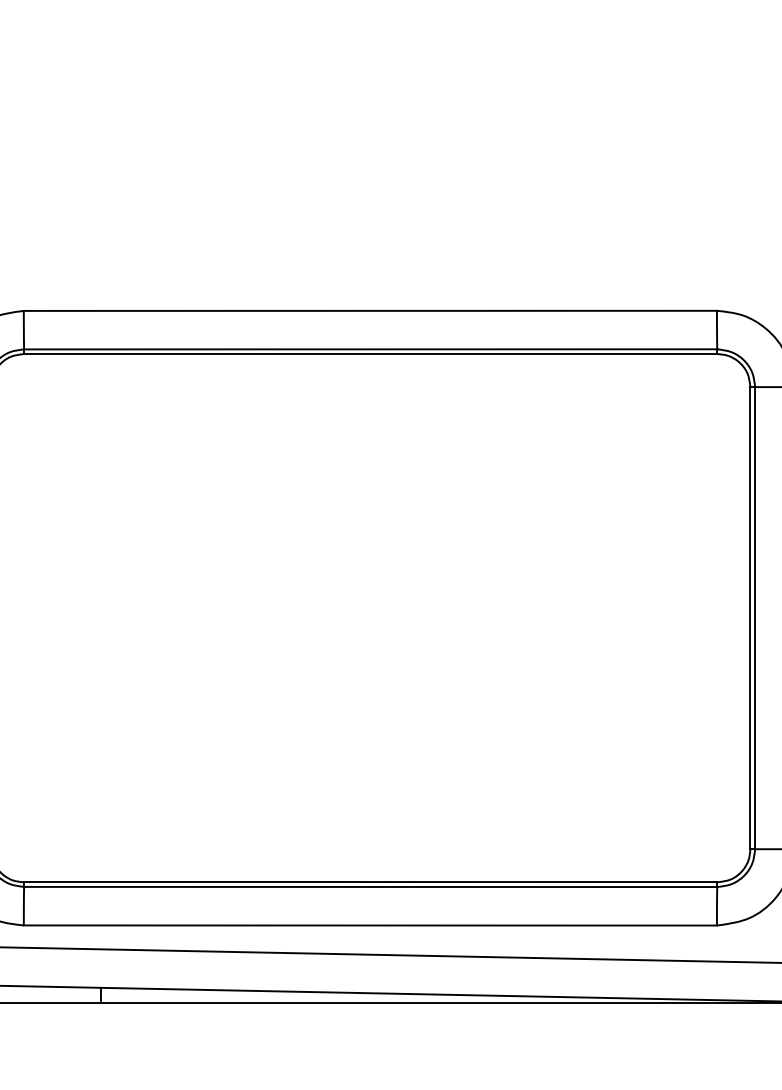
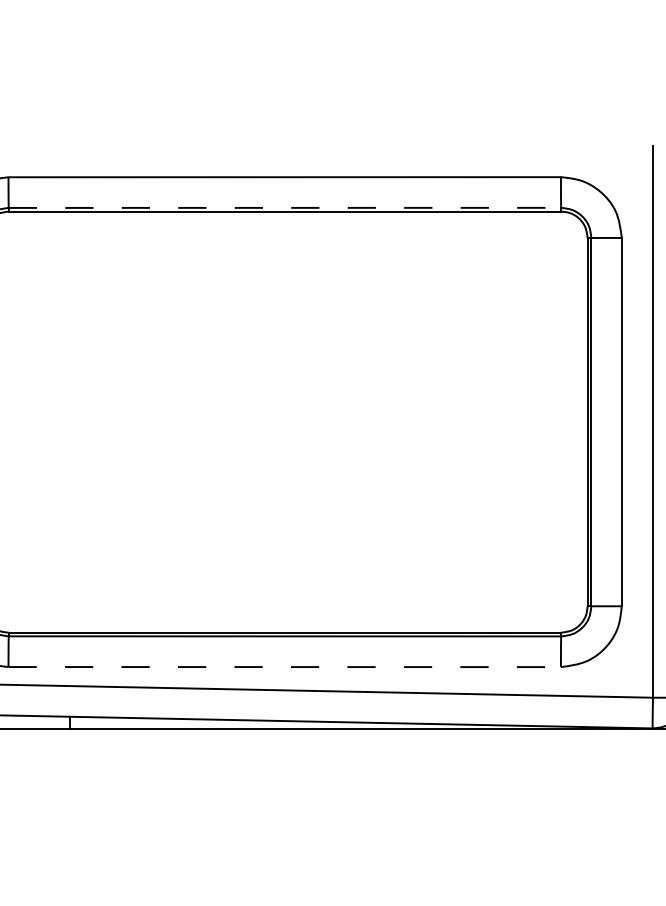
line: (371, 348) -> (285, 207), solid -> dashed
line: (371, 926) -> (285, 667), solid -> dashed

